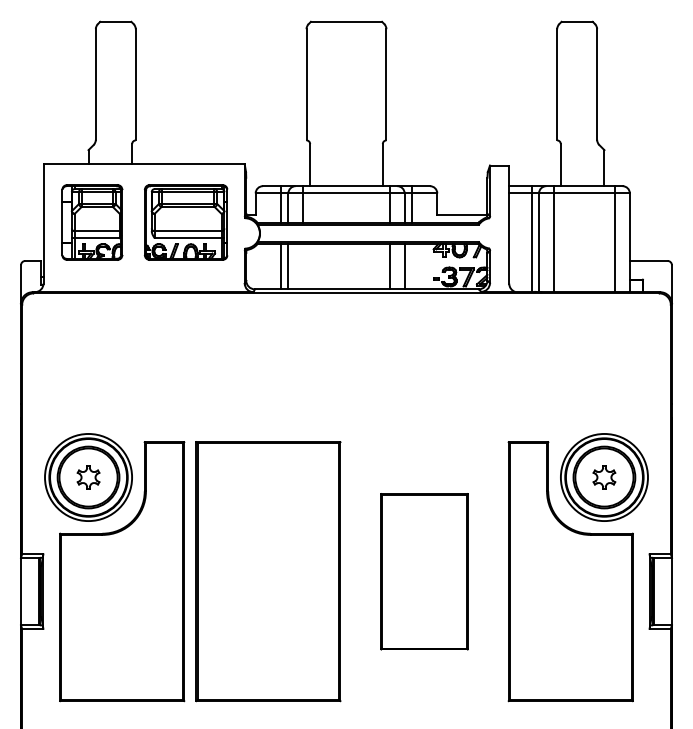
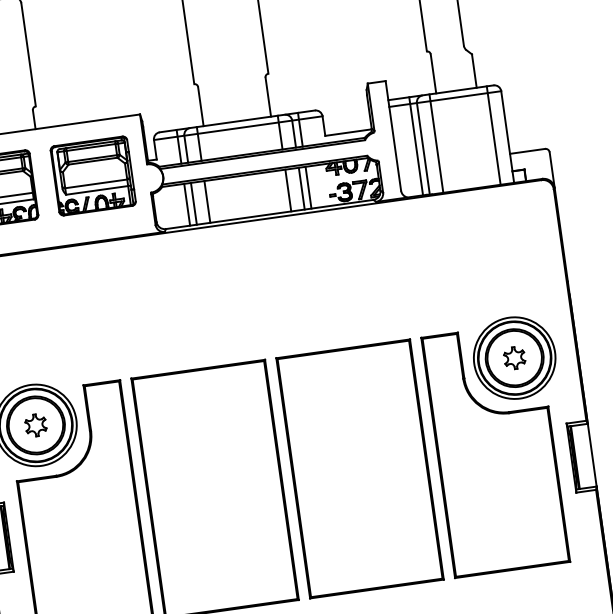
line: (302, 266) -> (206, 201), added
line: (411, 266) -> (308, 187), added
part: (424, 571) -> (359, 468), size x1.67

